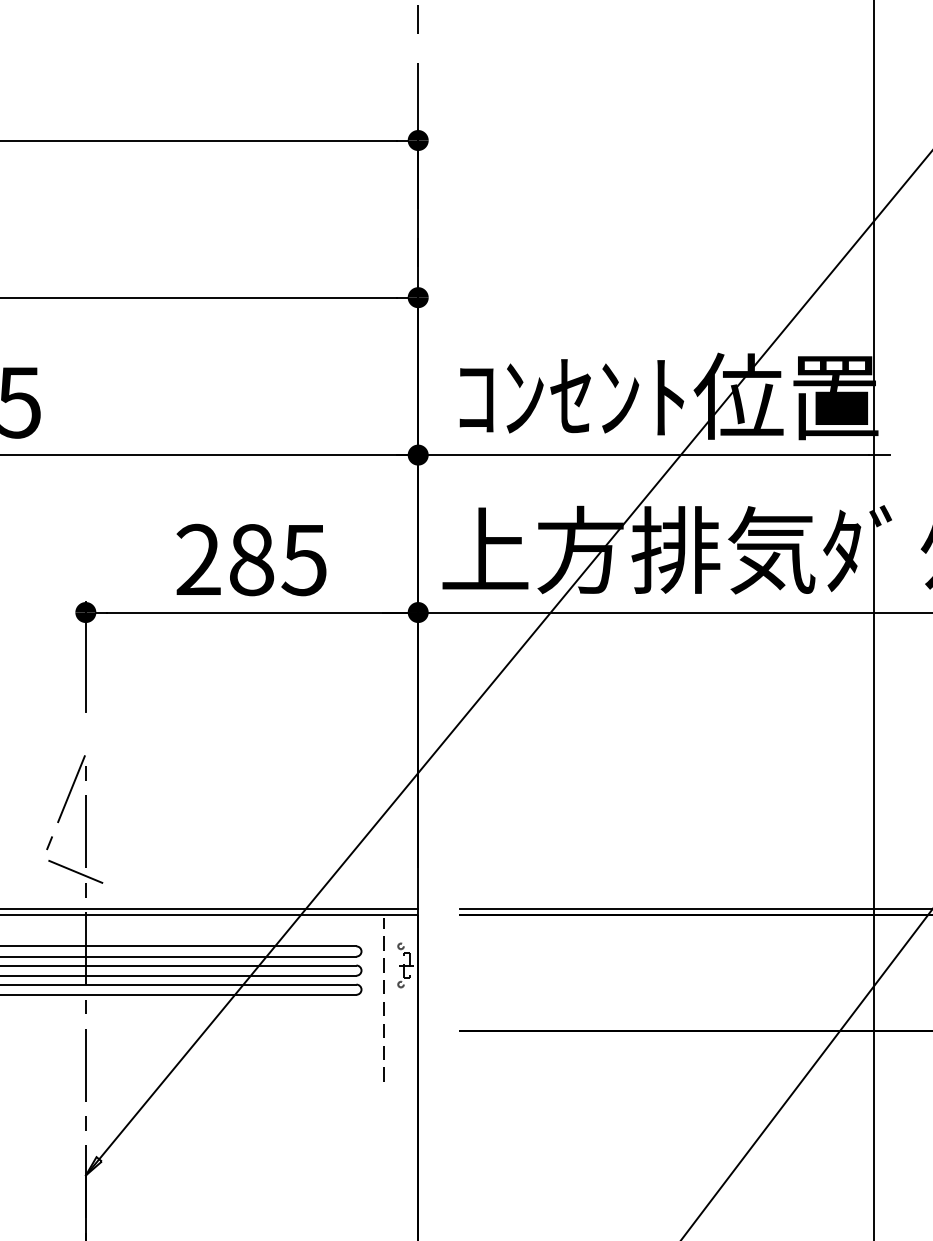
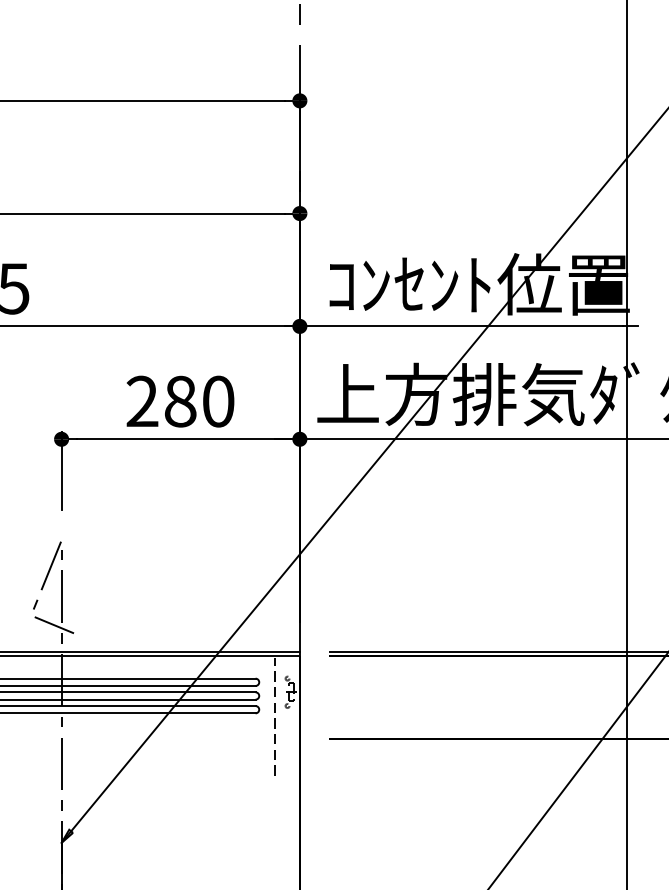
text: (303, 559) -> (217, 401), 285 -> 280

